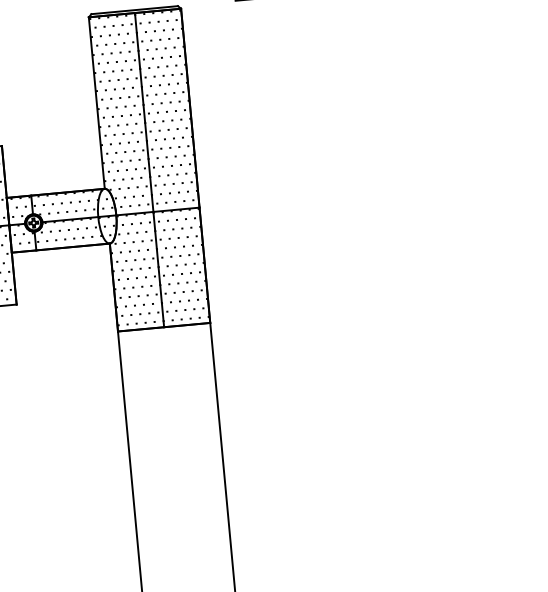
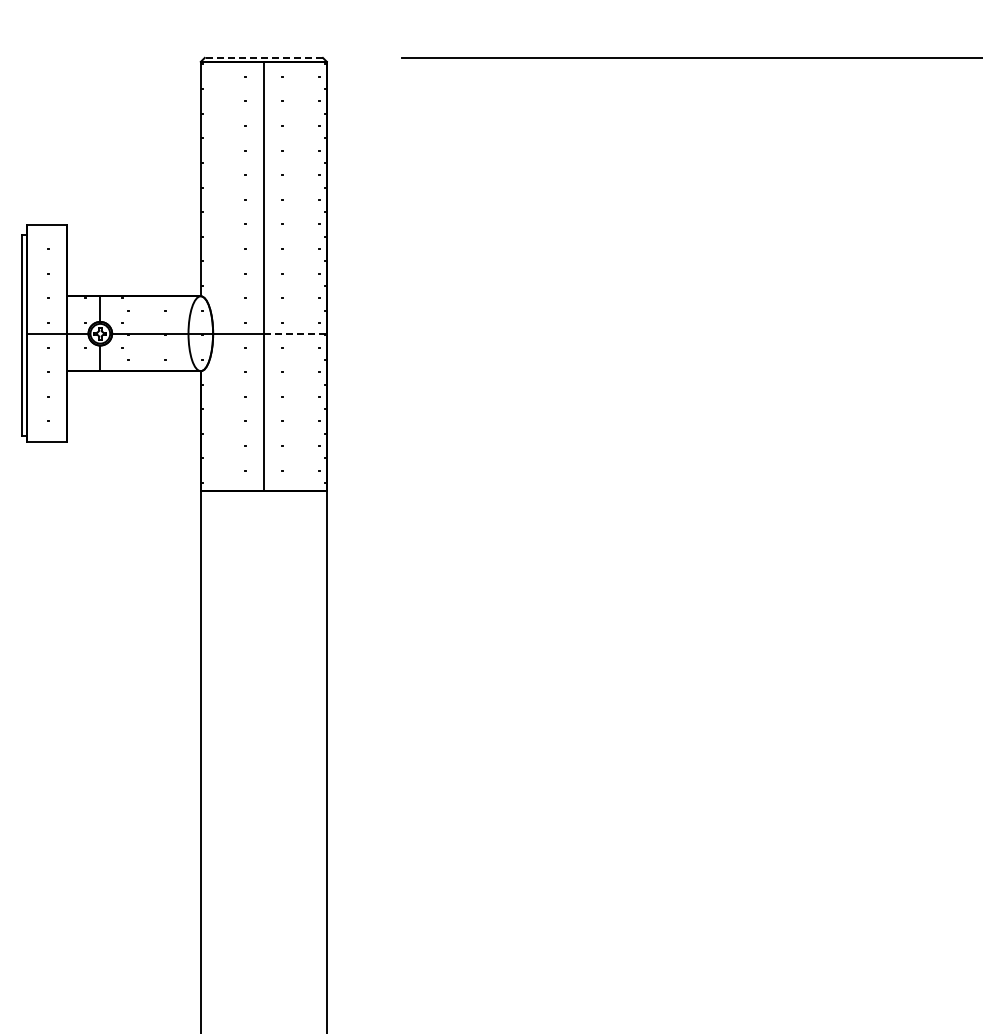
line: (134, 9) -> (263, 57), solid -> dashed
line: (176, 209) -> (295, 333), solid -> dashed

